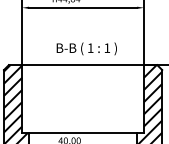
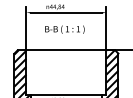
text: (86, 48) -> (64, 29), moved

